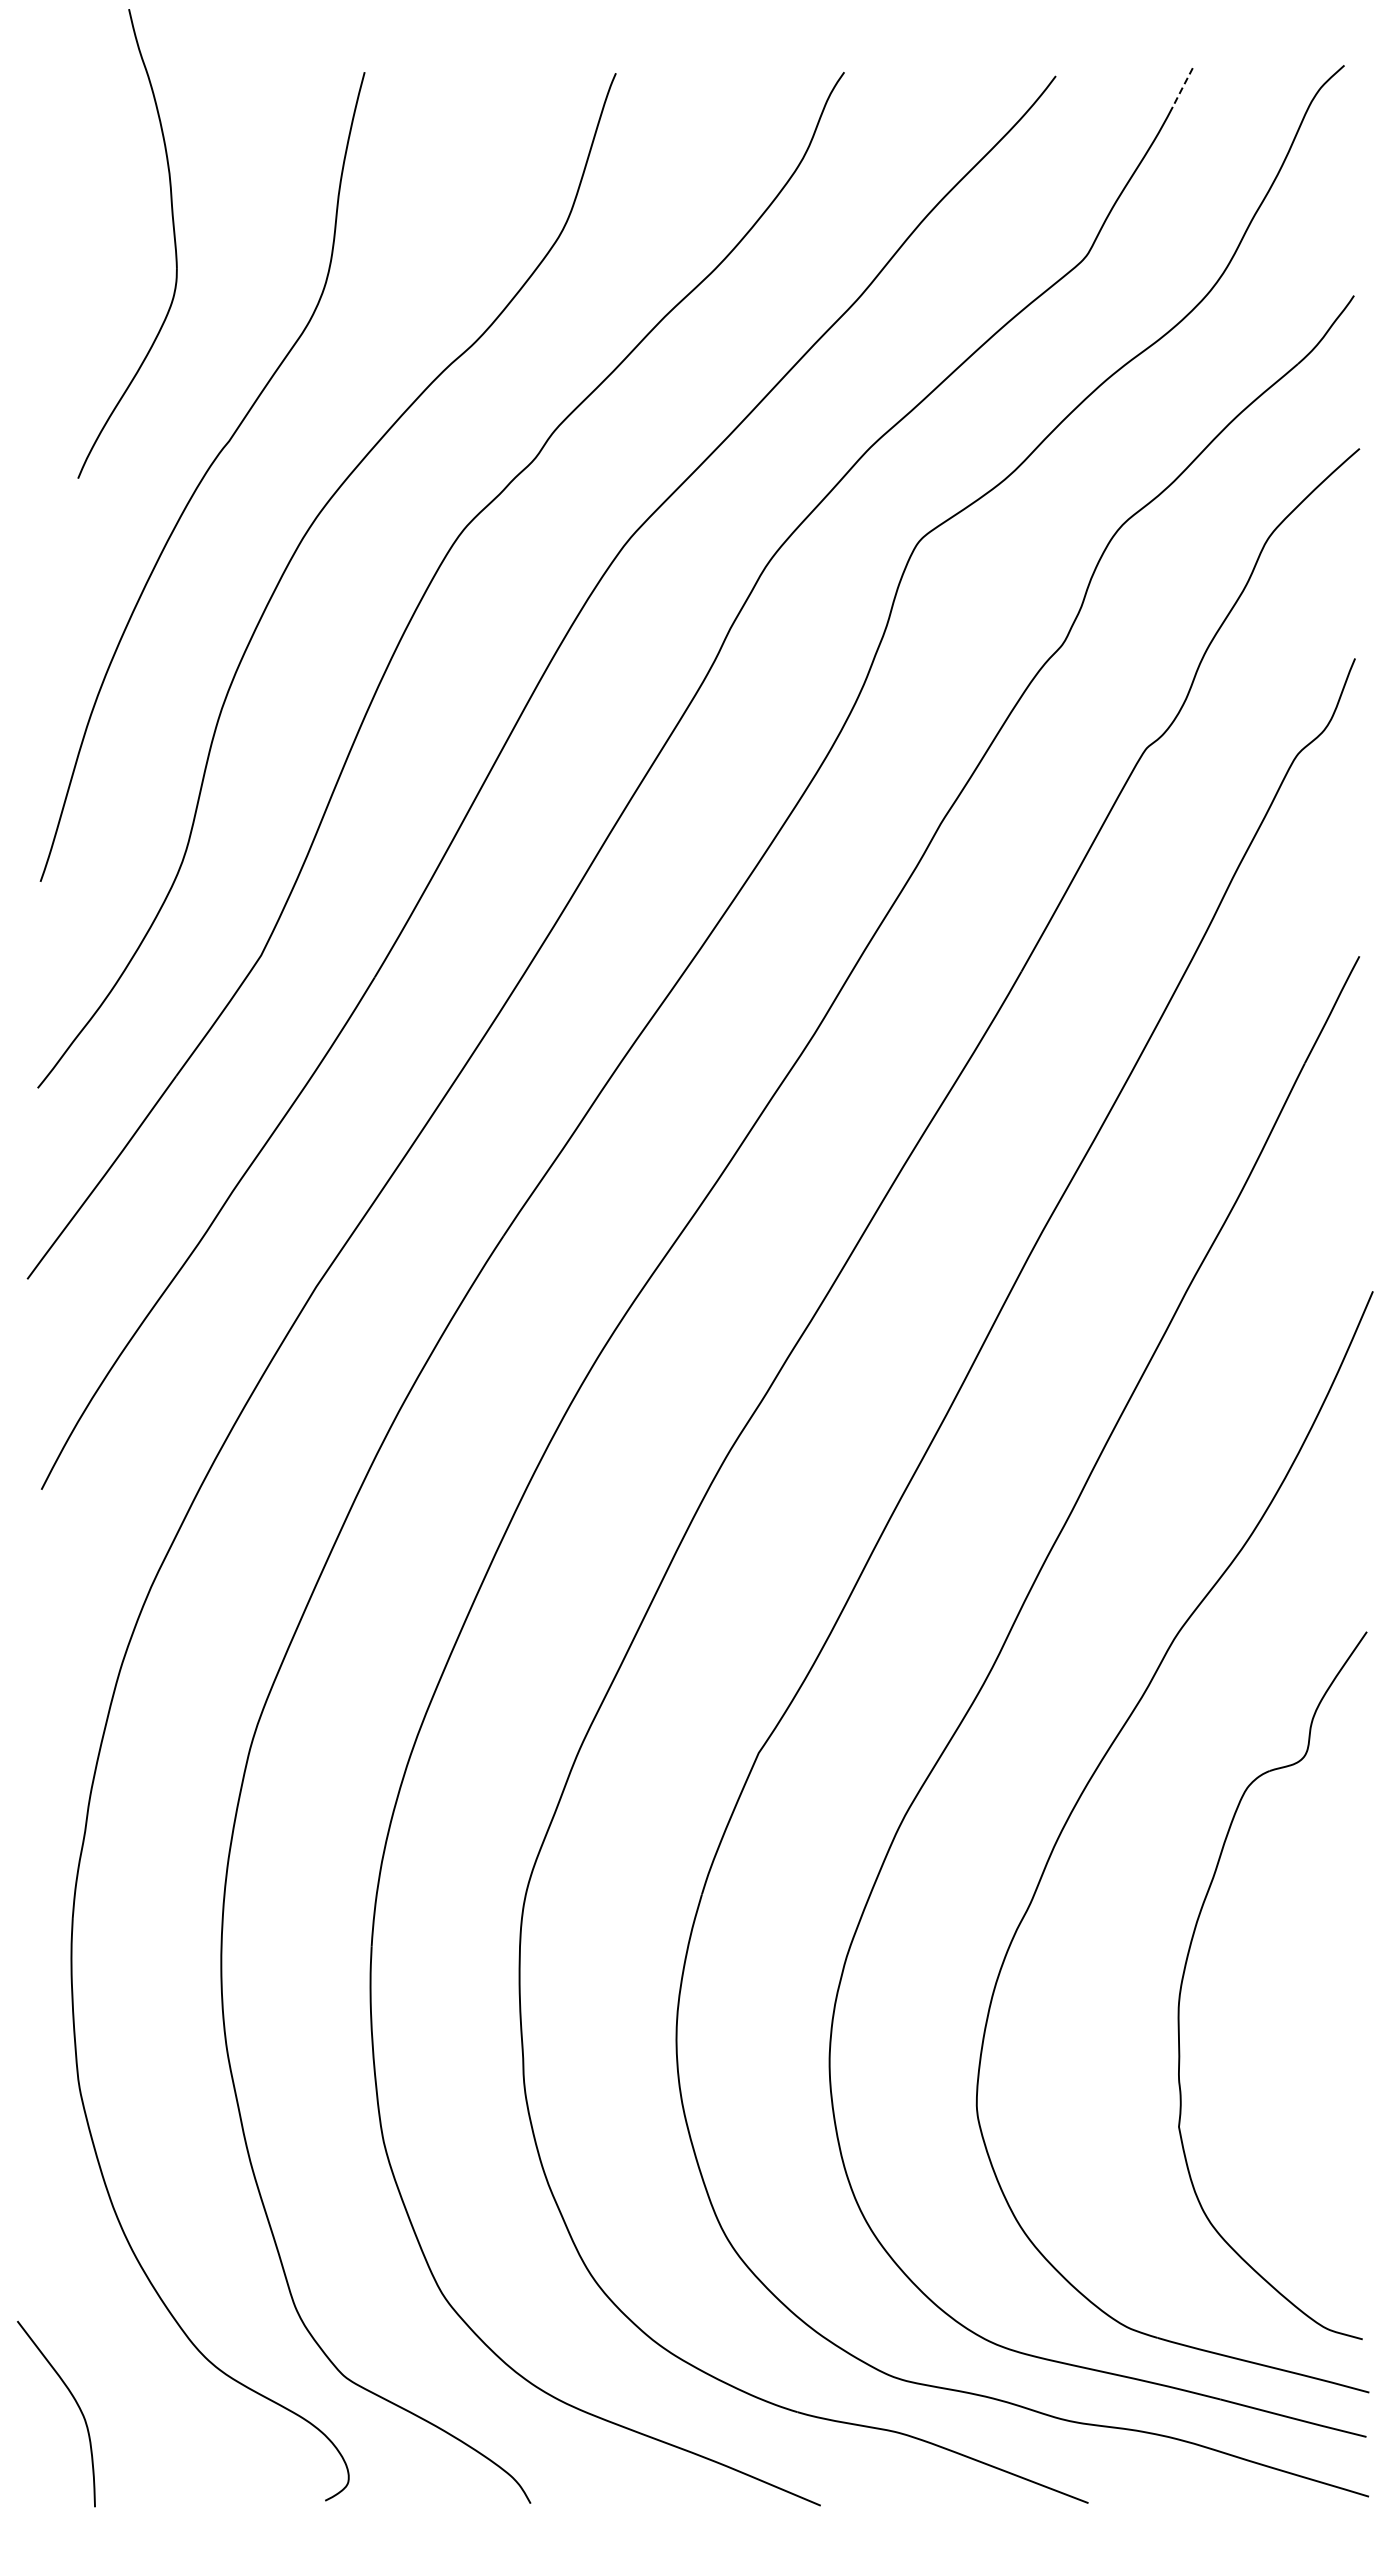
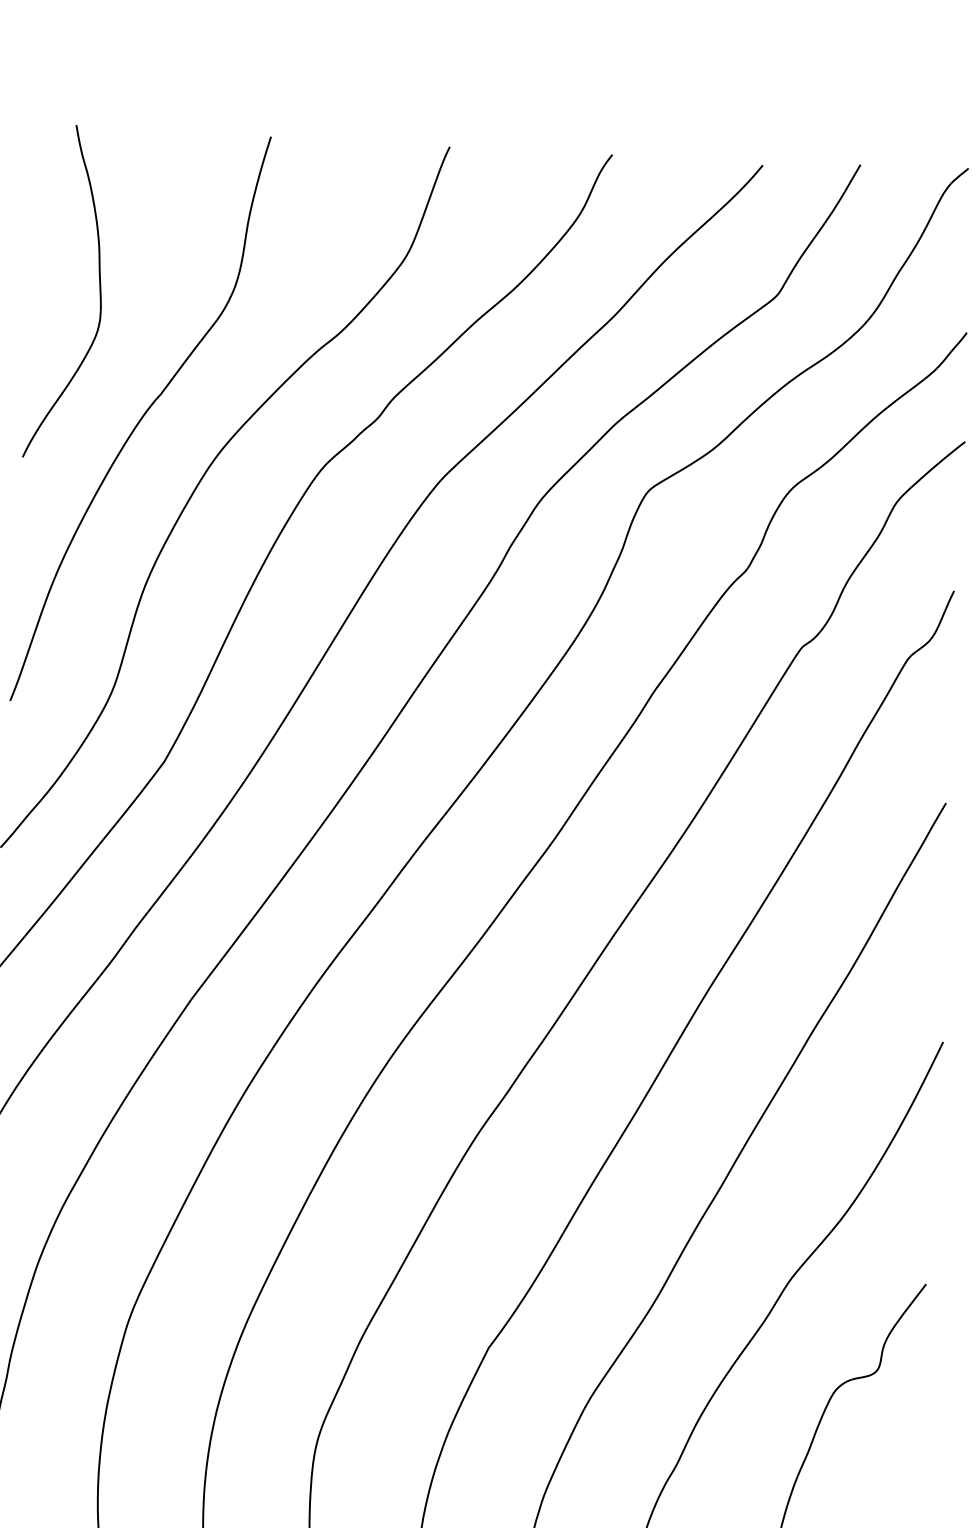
line: (1182, 87) -> (852, 178), dashed -> solid
part: (173, 237) -> (99, 289), moved

